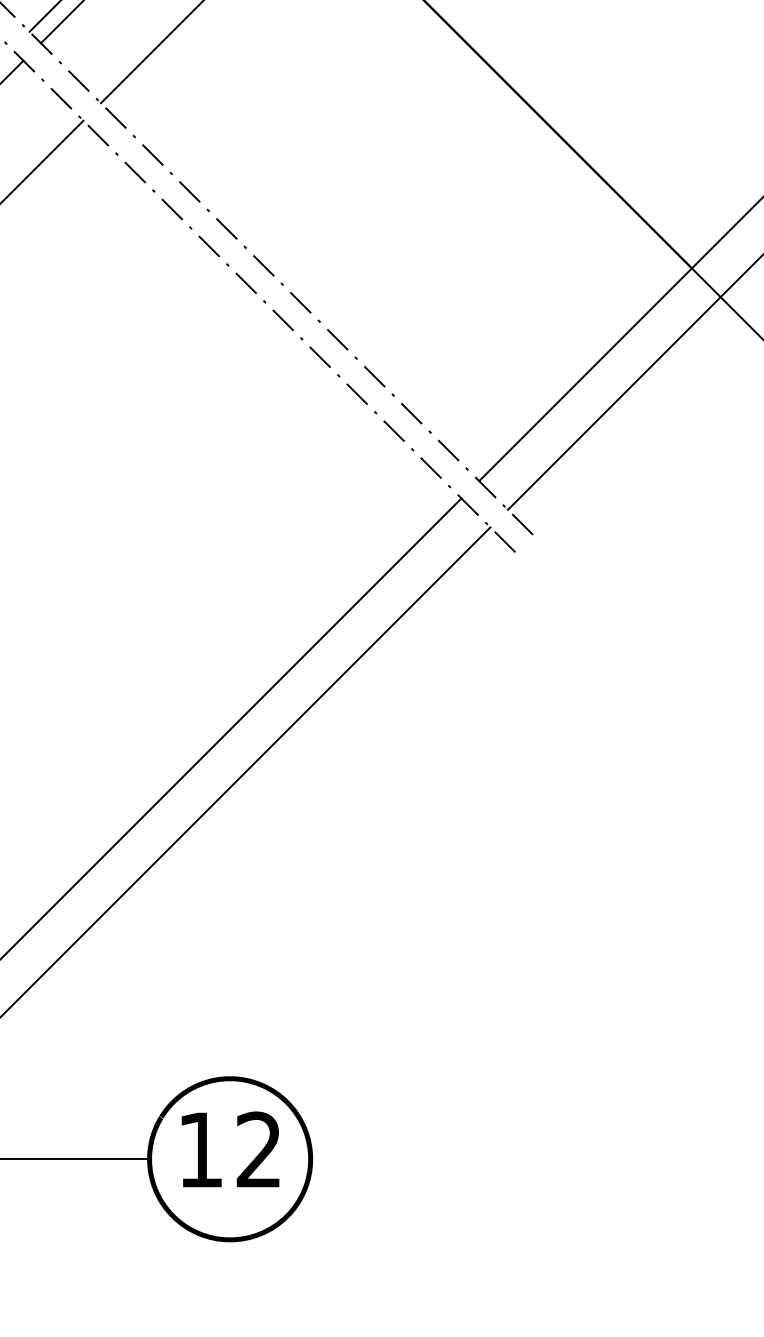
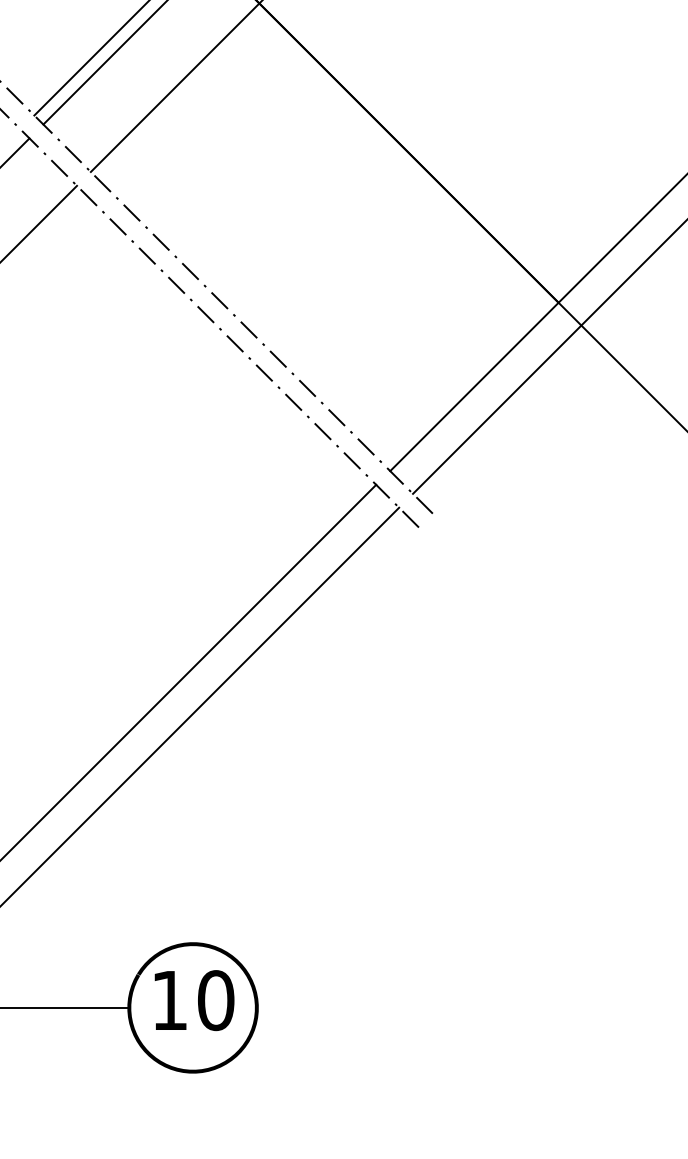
text: (259, 1149) -> (216, 1000), 12 -> 10

